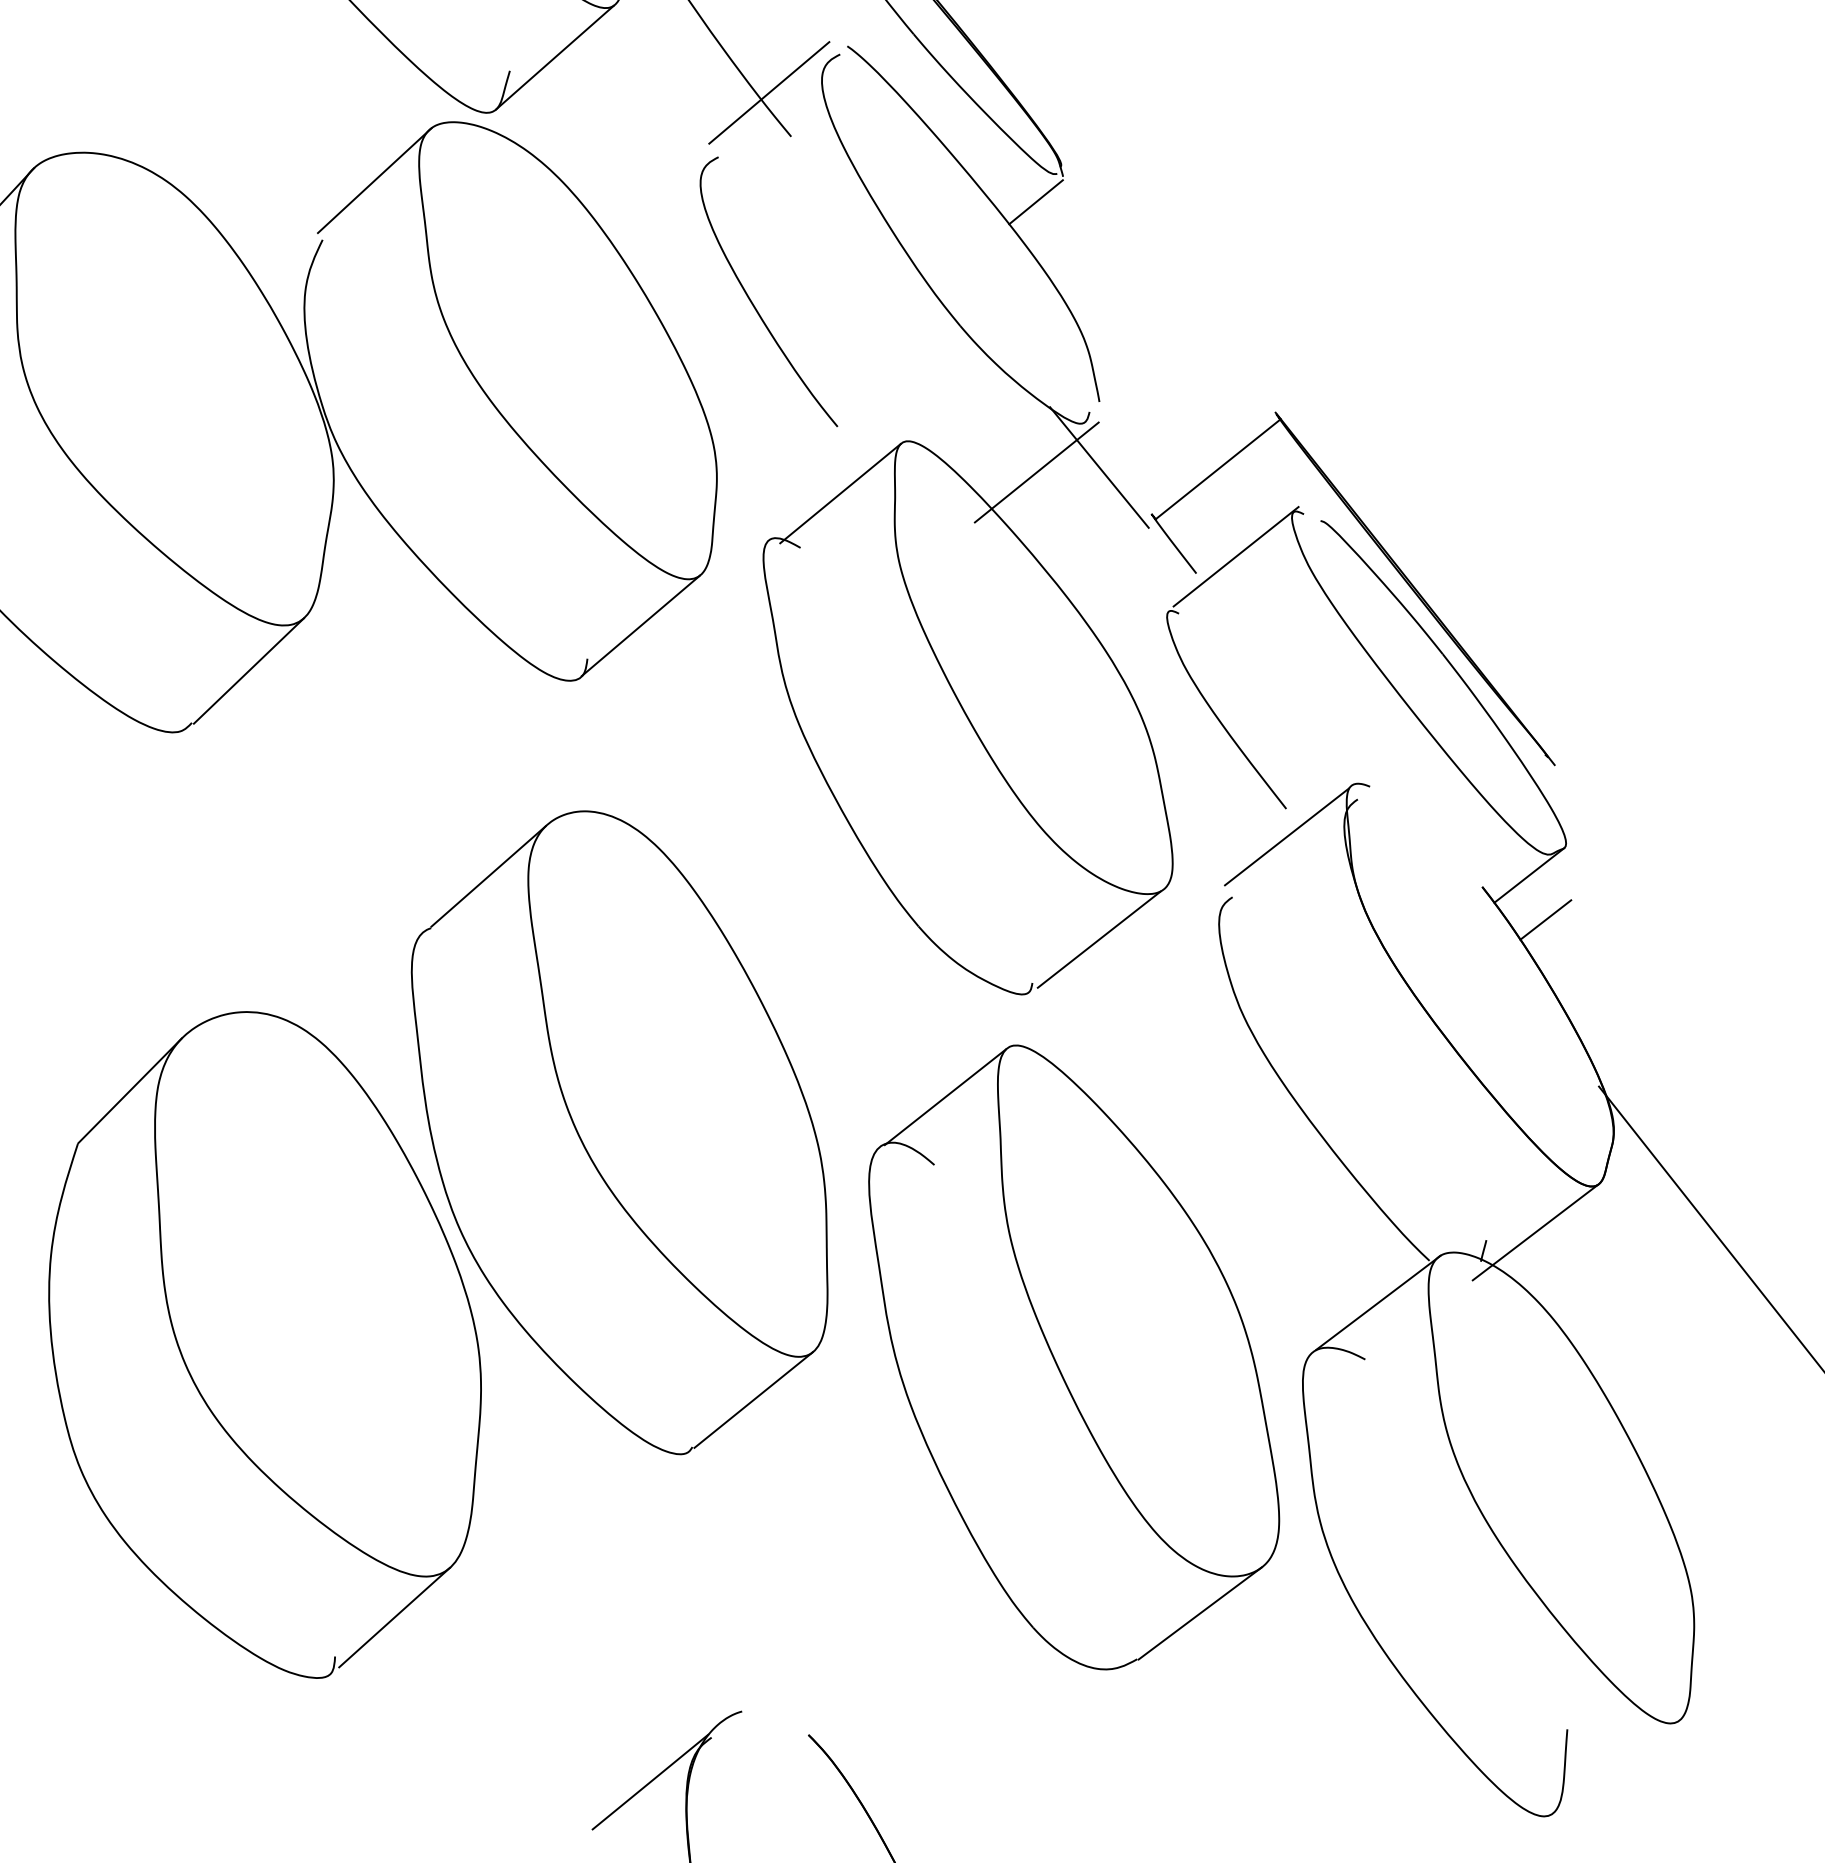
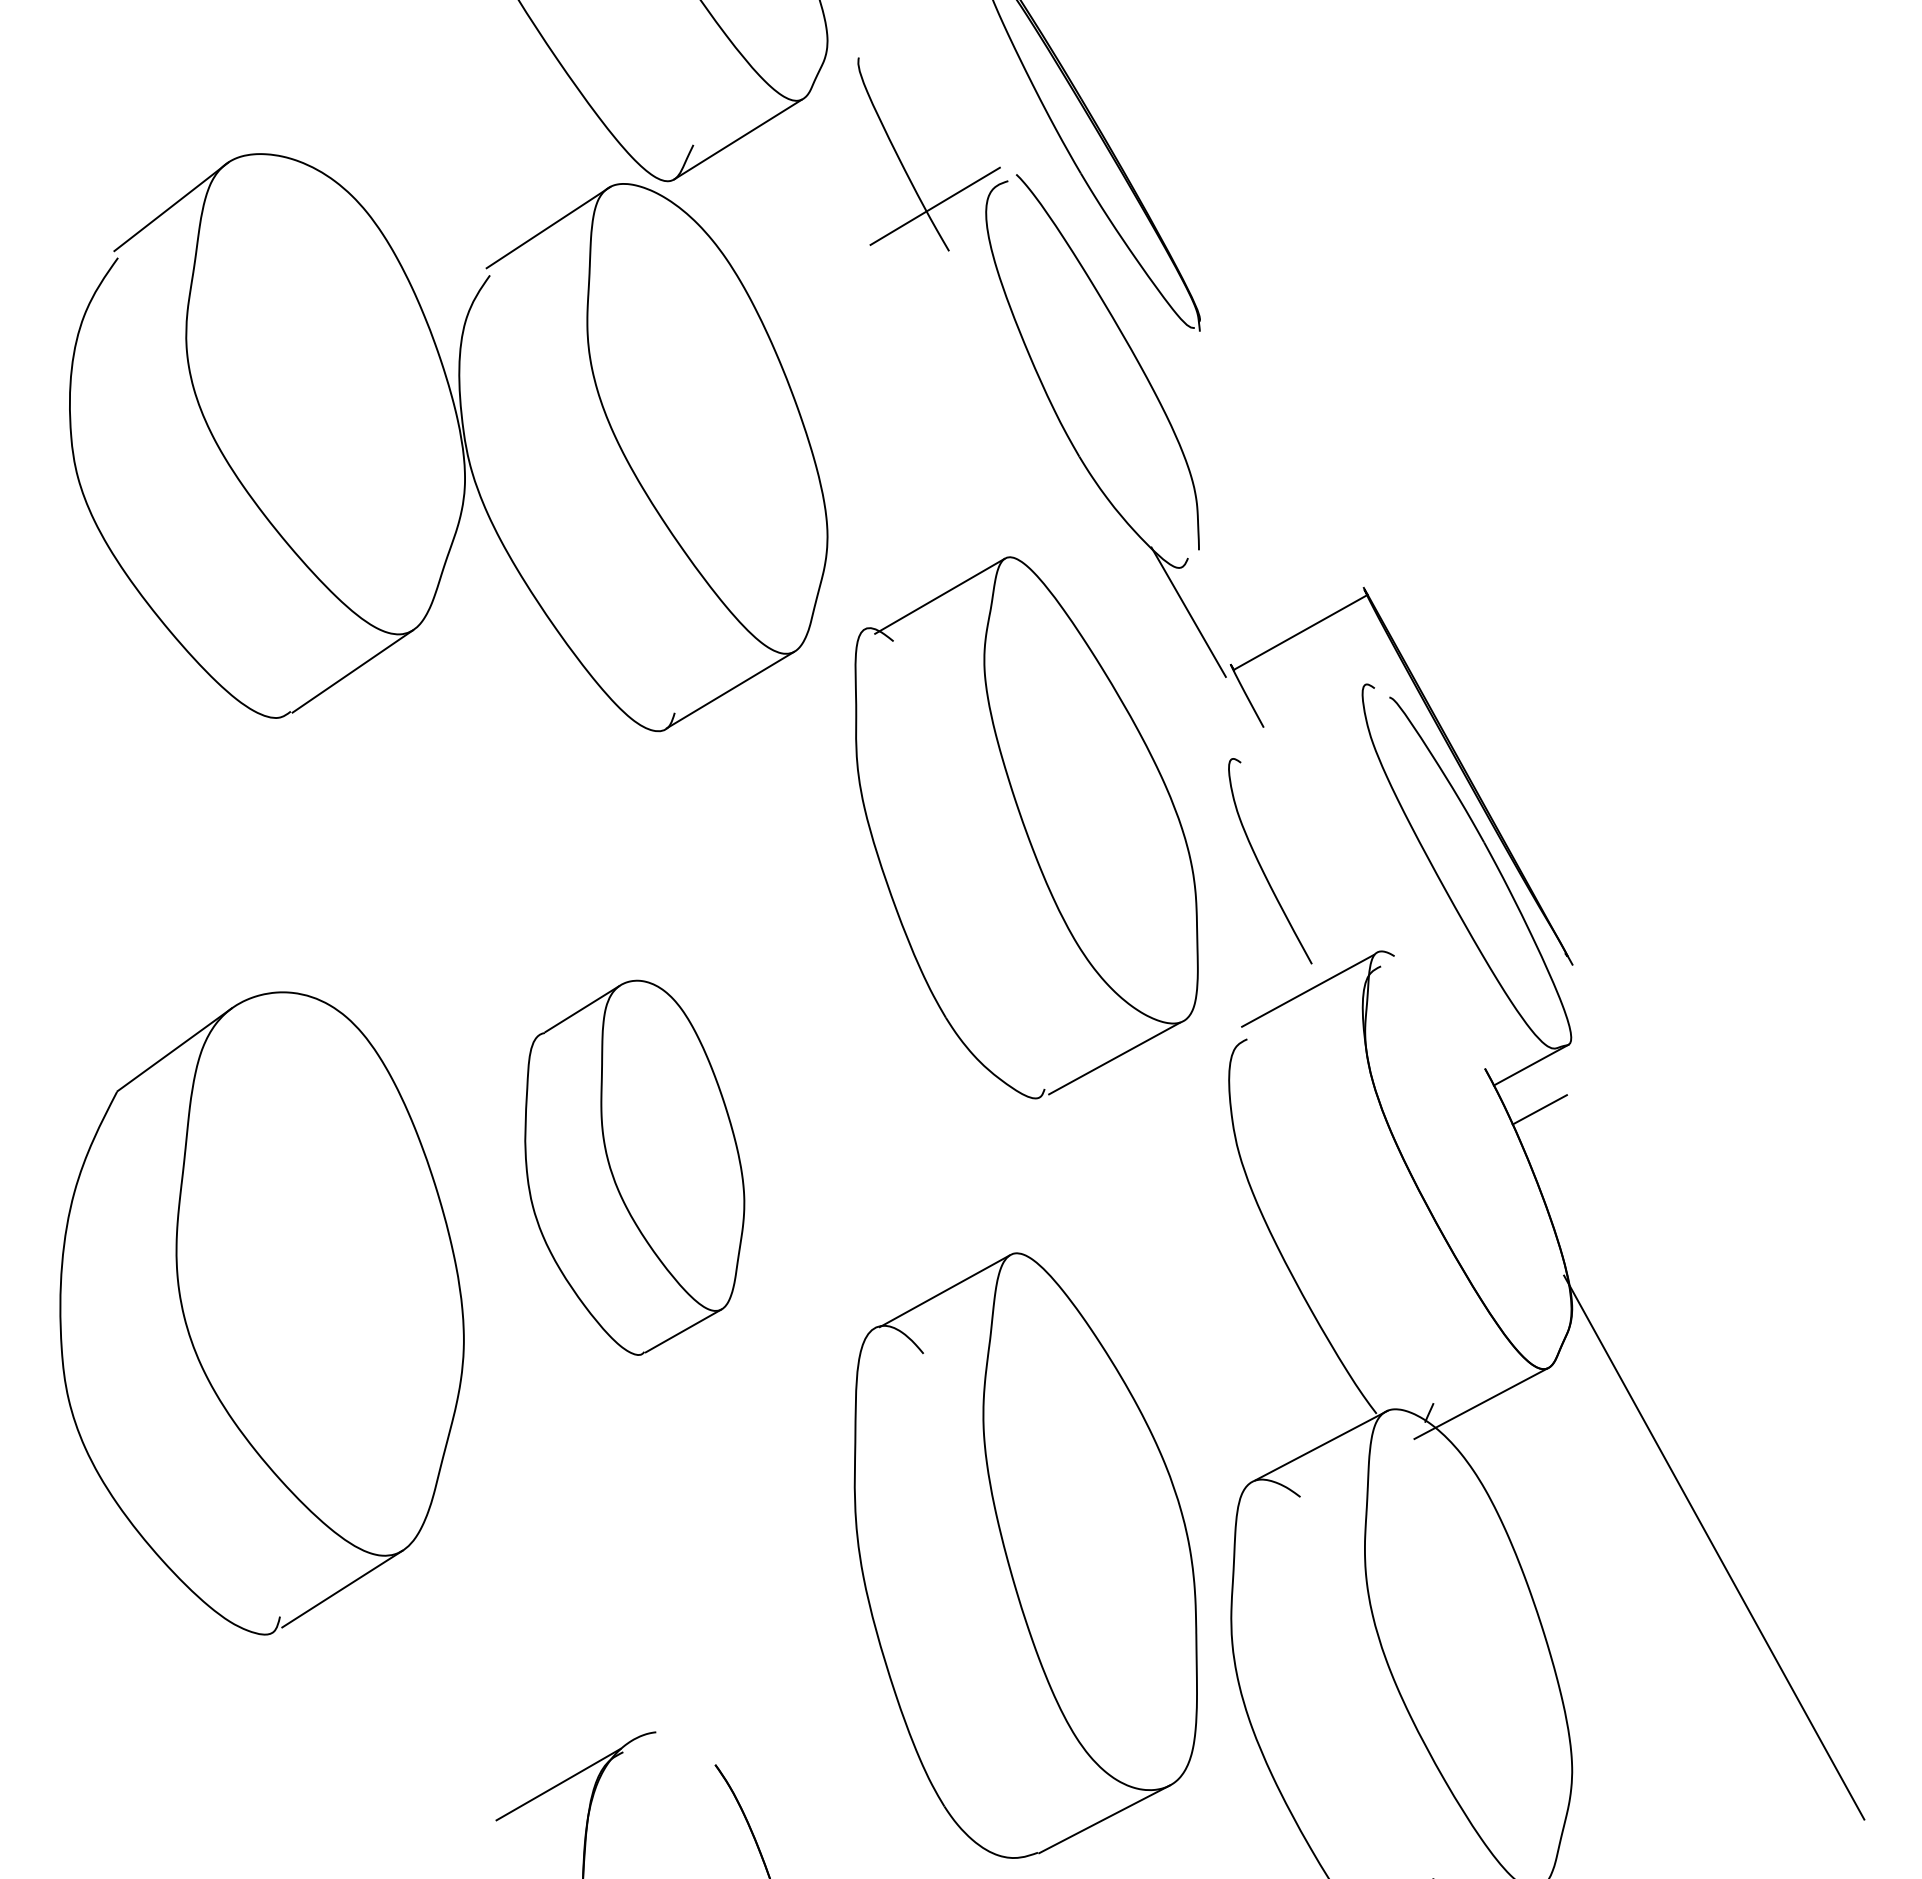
line: (1036, 202) -> (1170, 351), removed
curve: (752, 301) -> (886, 400), removed
line: (1036, 471) -> (1128, 606), removed
line: (1235, 556) -> (1303, 717), removed
part: (623, 1133) -> (634, 1167), size x0.6
part: (1073, 1355) -> (1025, 1555), moved

